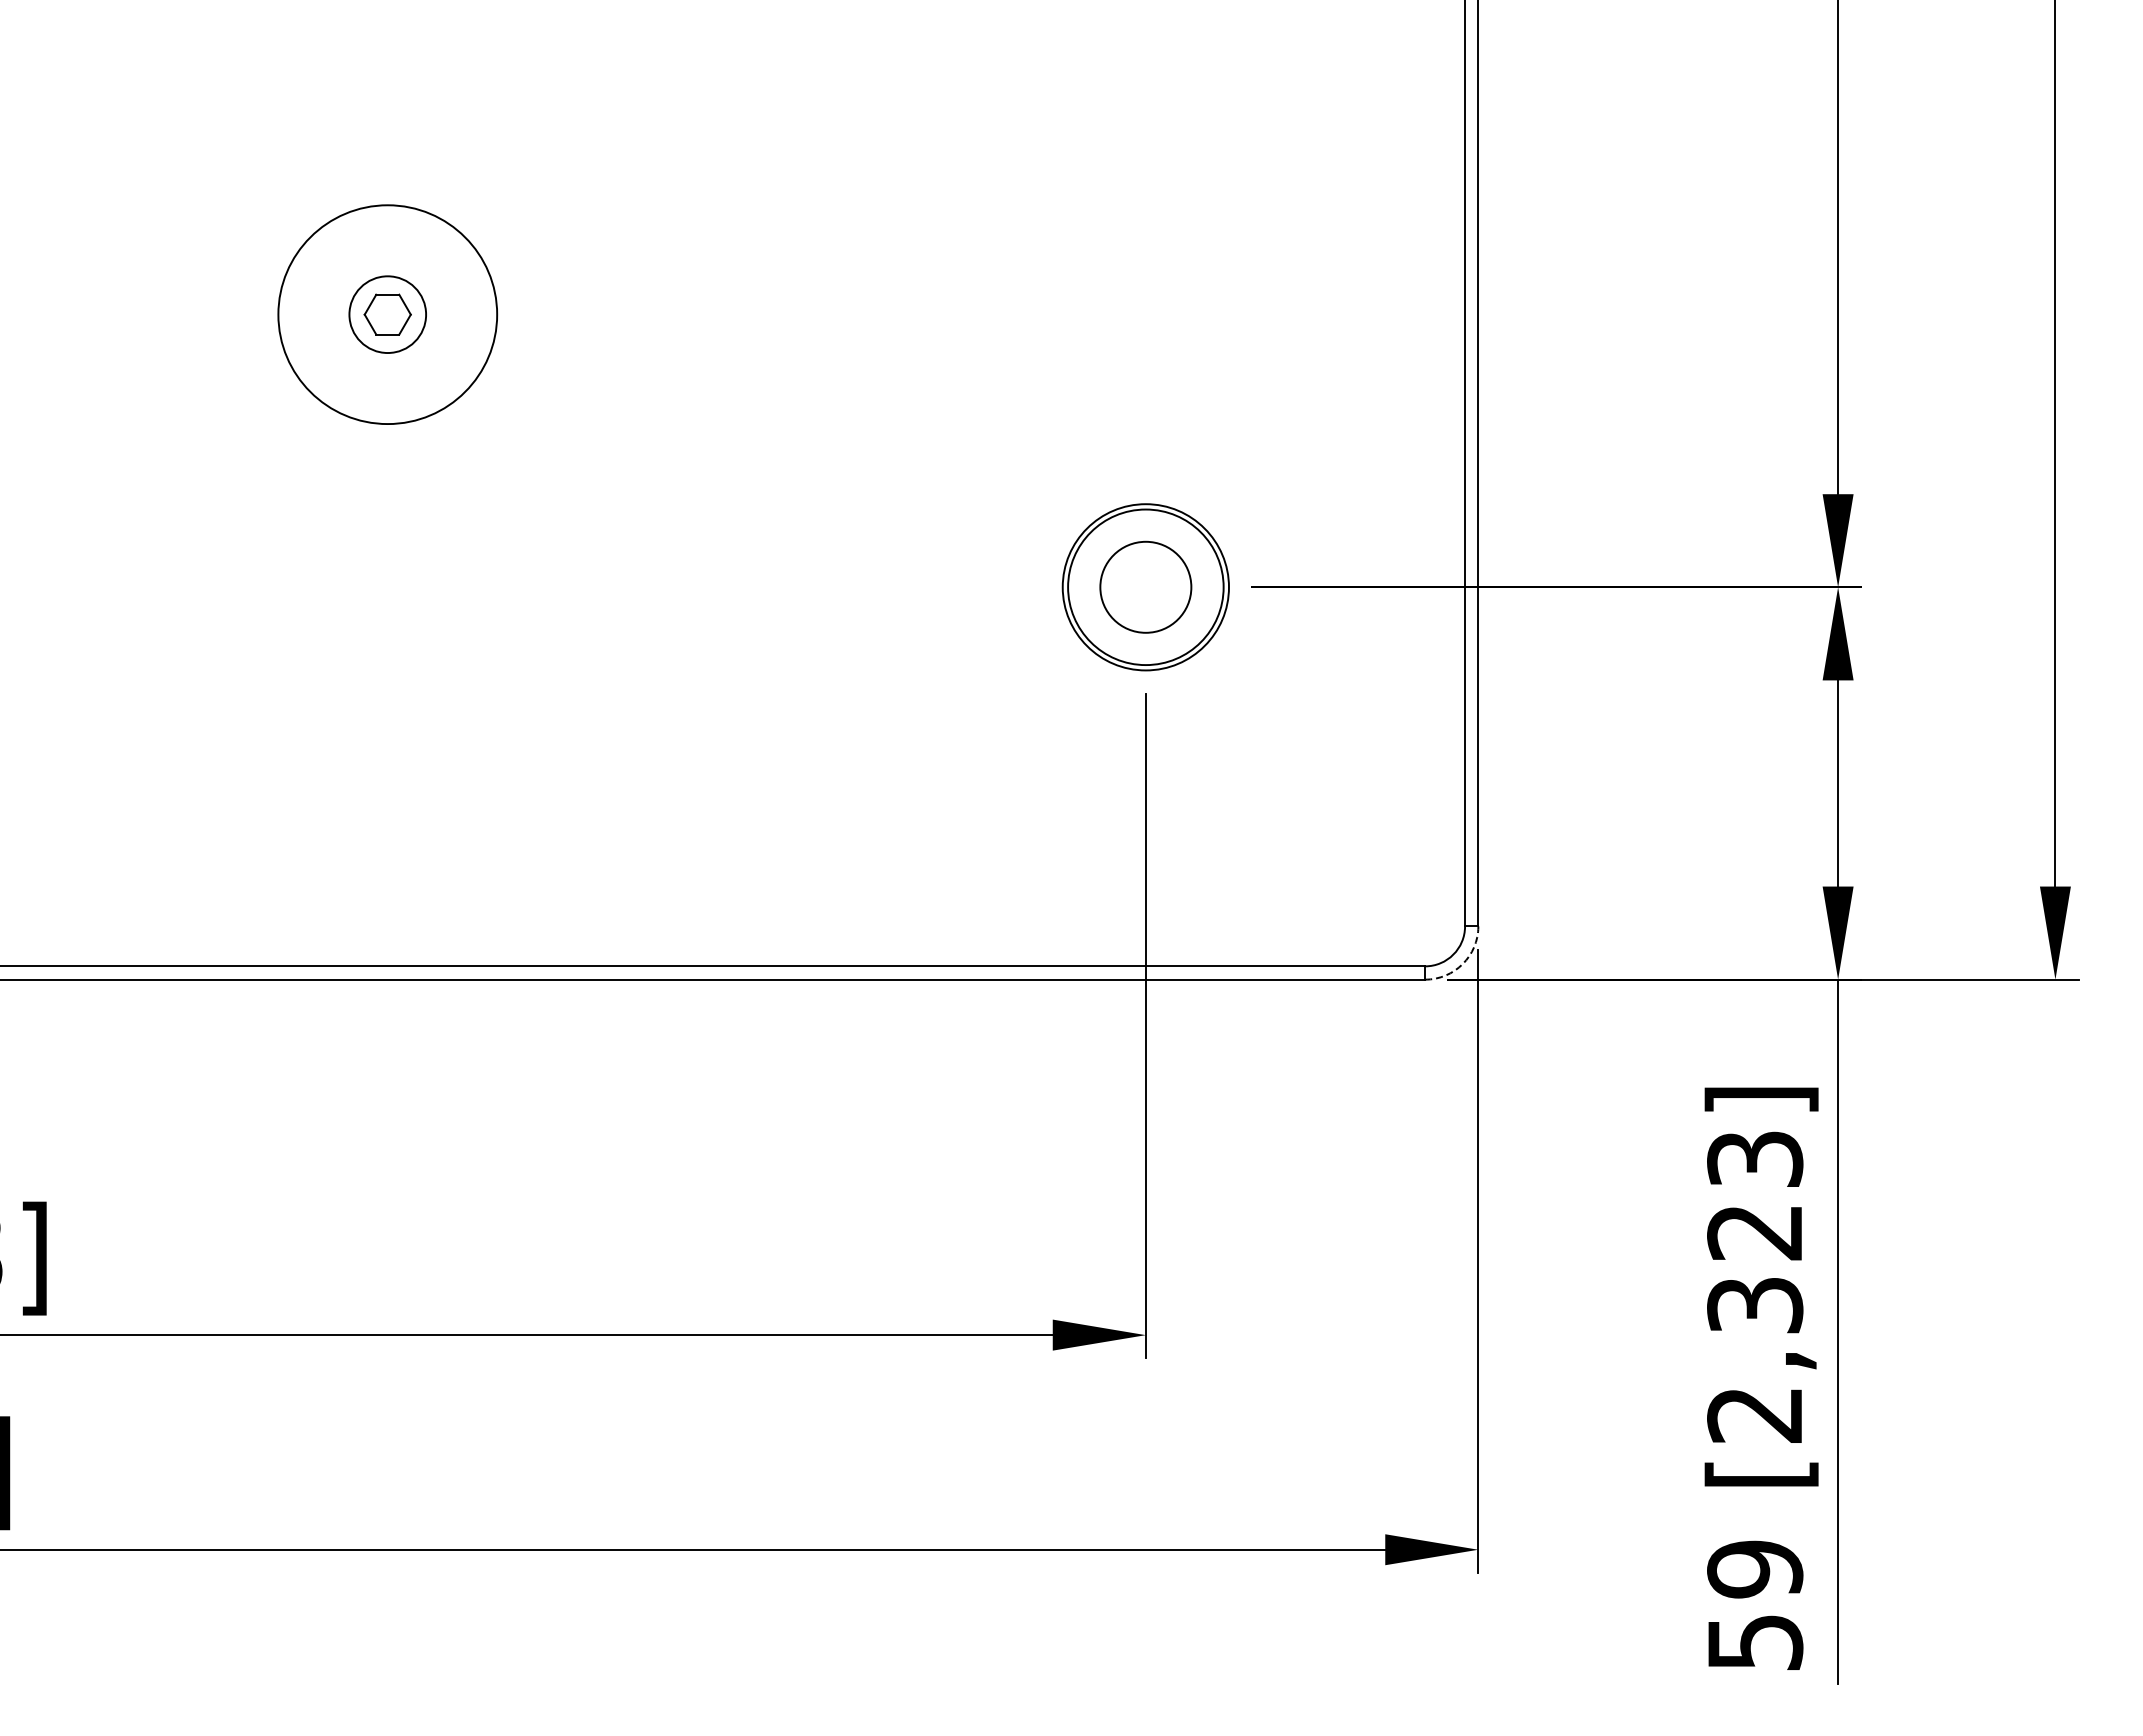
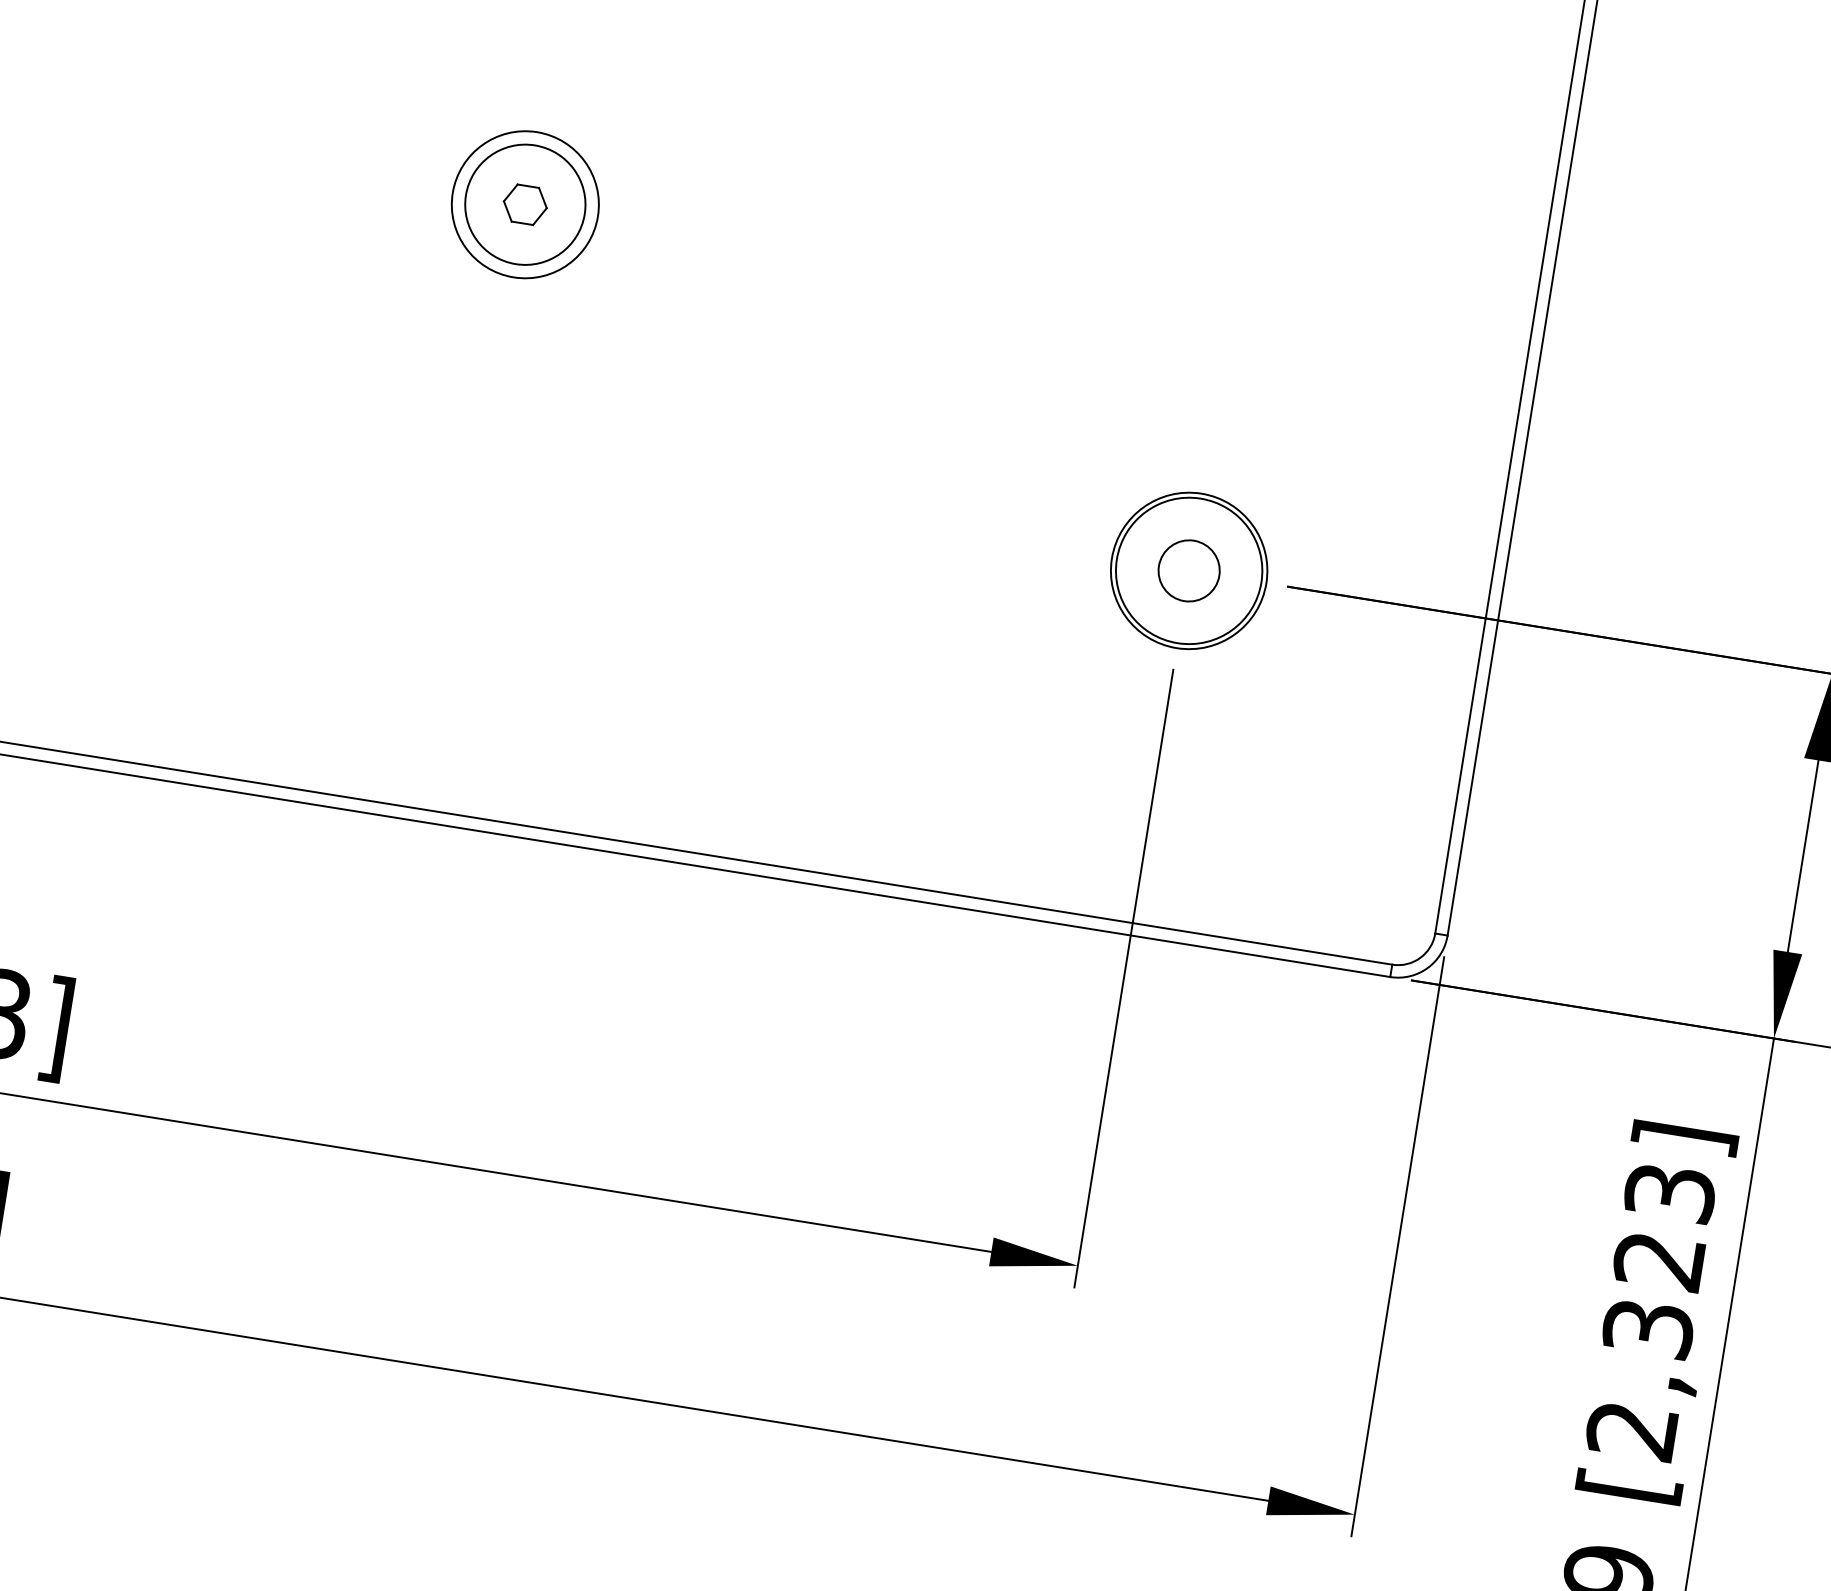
circle: (387, 314) -> (525, 204), size x0.71
circle: (387, 314) -> (525, 204), size x1.67
circle: (1145, 586) -> (1188, 570), size x0.71
arc: (1462, 964) -> (1427, 968), dashed -> solid

